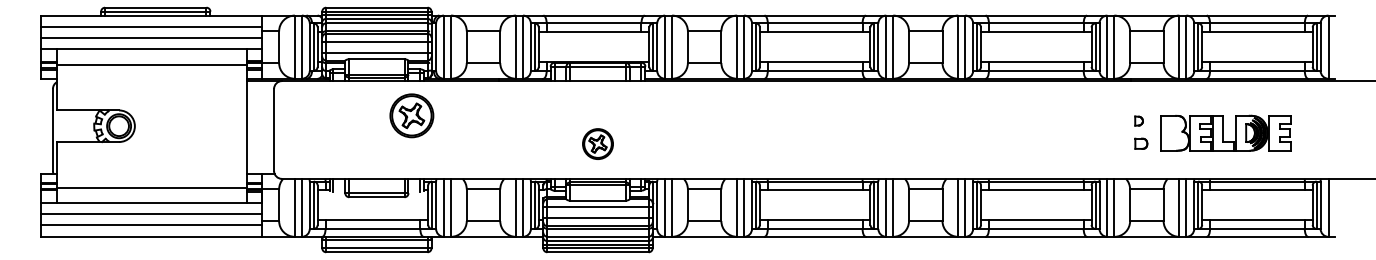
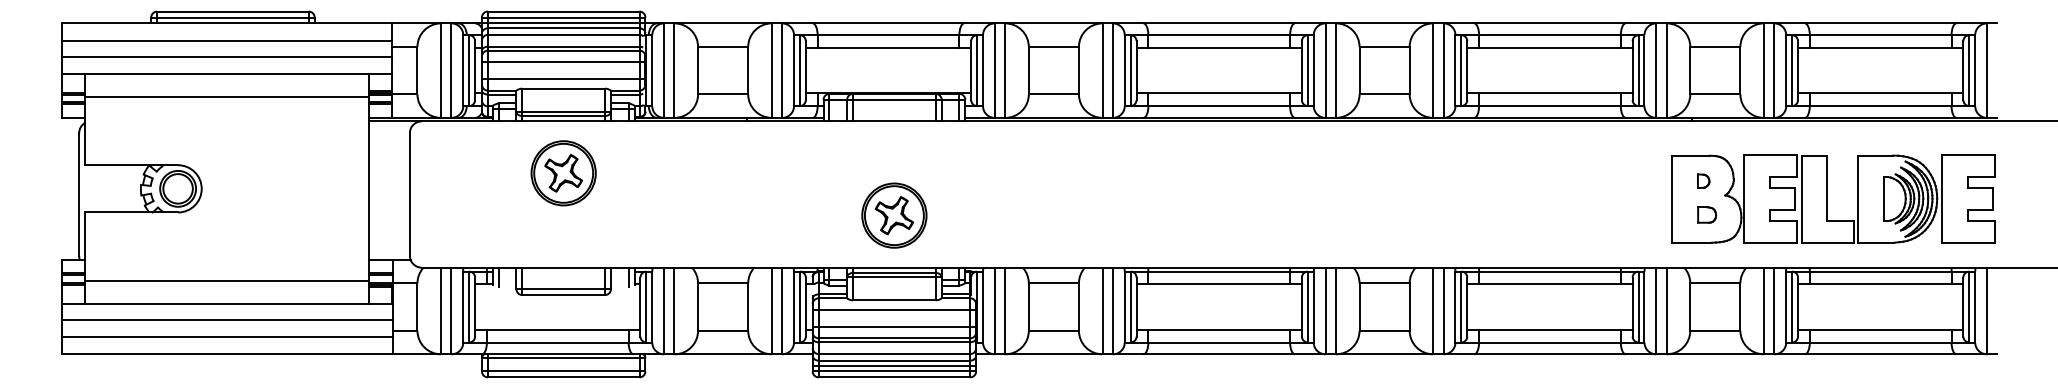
part: (411, 115) -> (563, 172), moved
part: (1225, 133) -> (1832, 199), size x1.67
part: (597, 143) -> (893, 214), size x1.43

